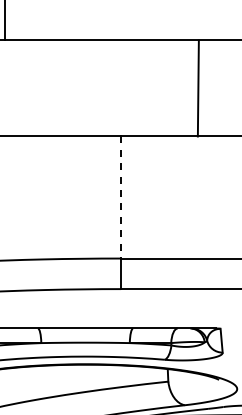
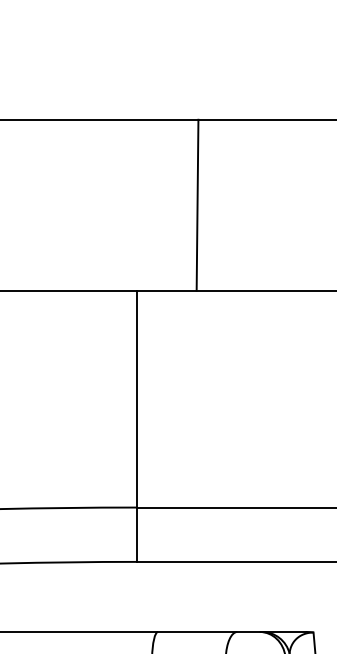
line: (197, 88) -> (195, 205), moved
line: (121, 198) -> (137, 400), dashed -> solid

